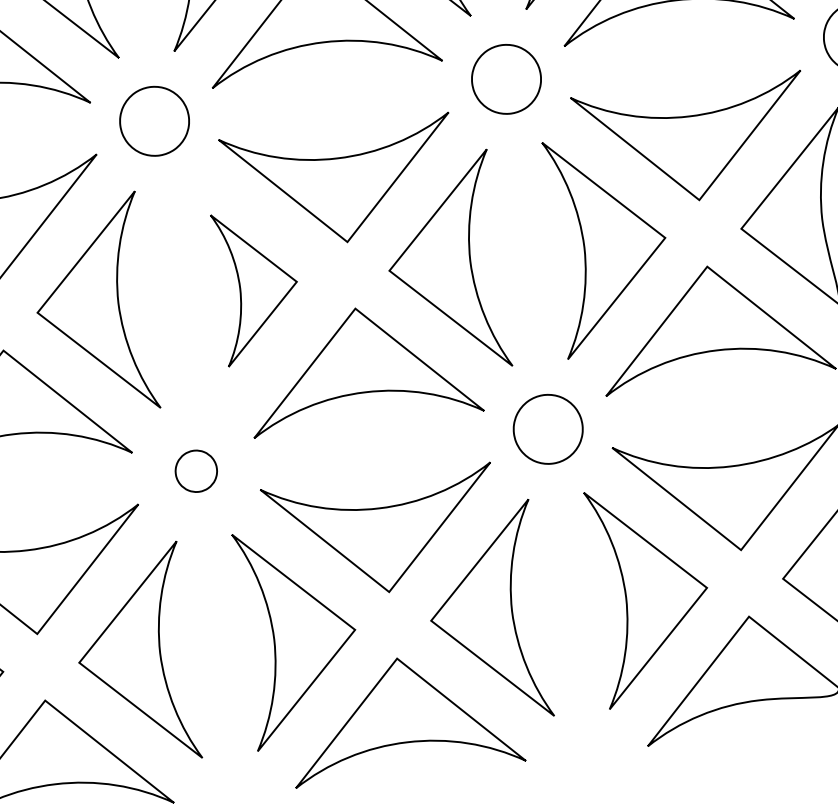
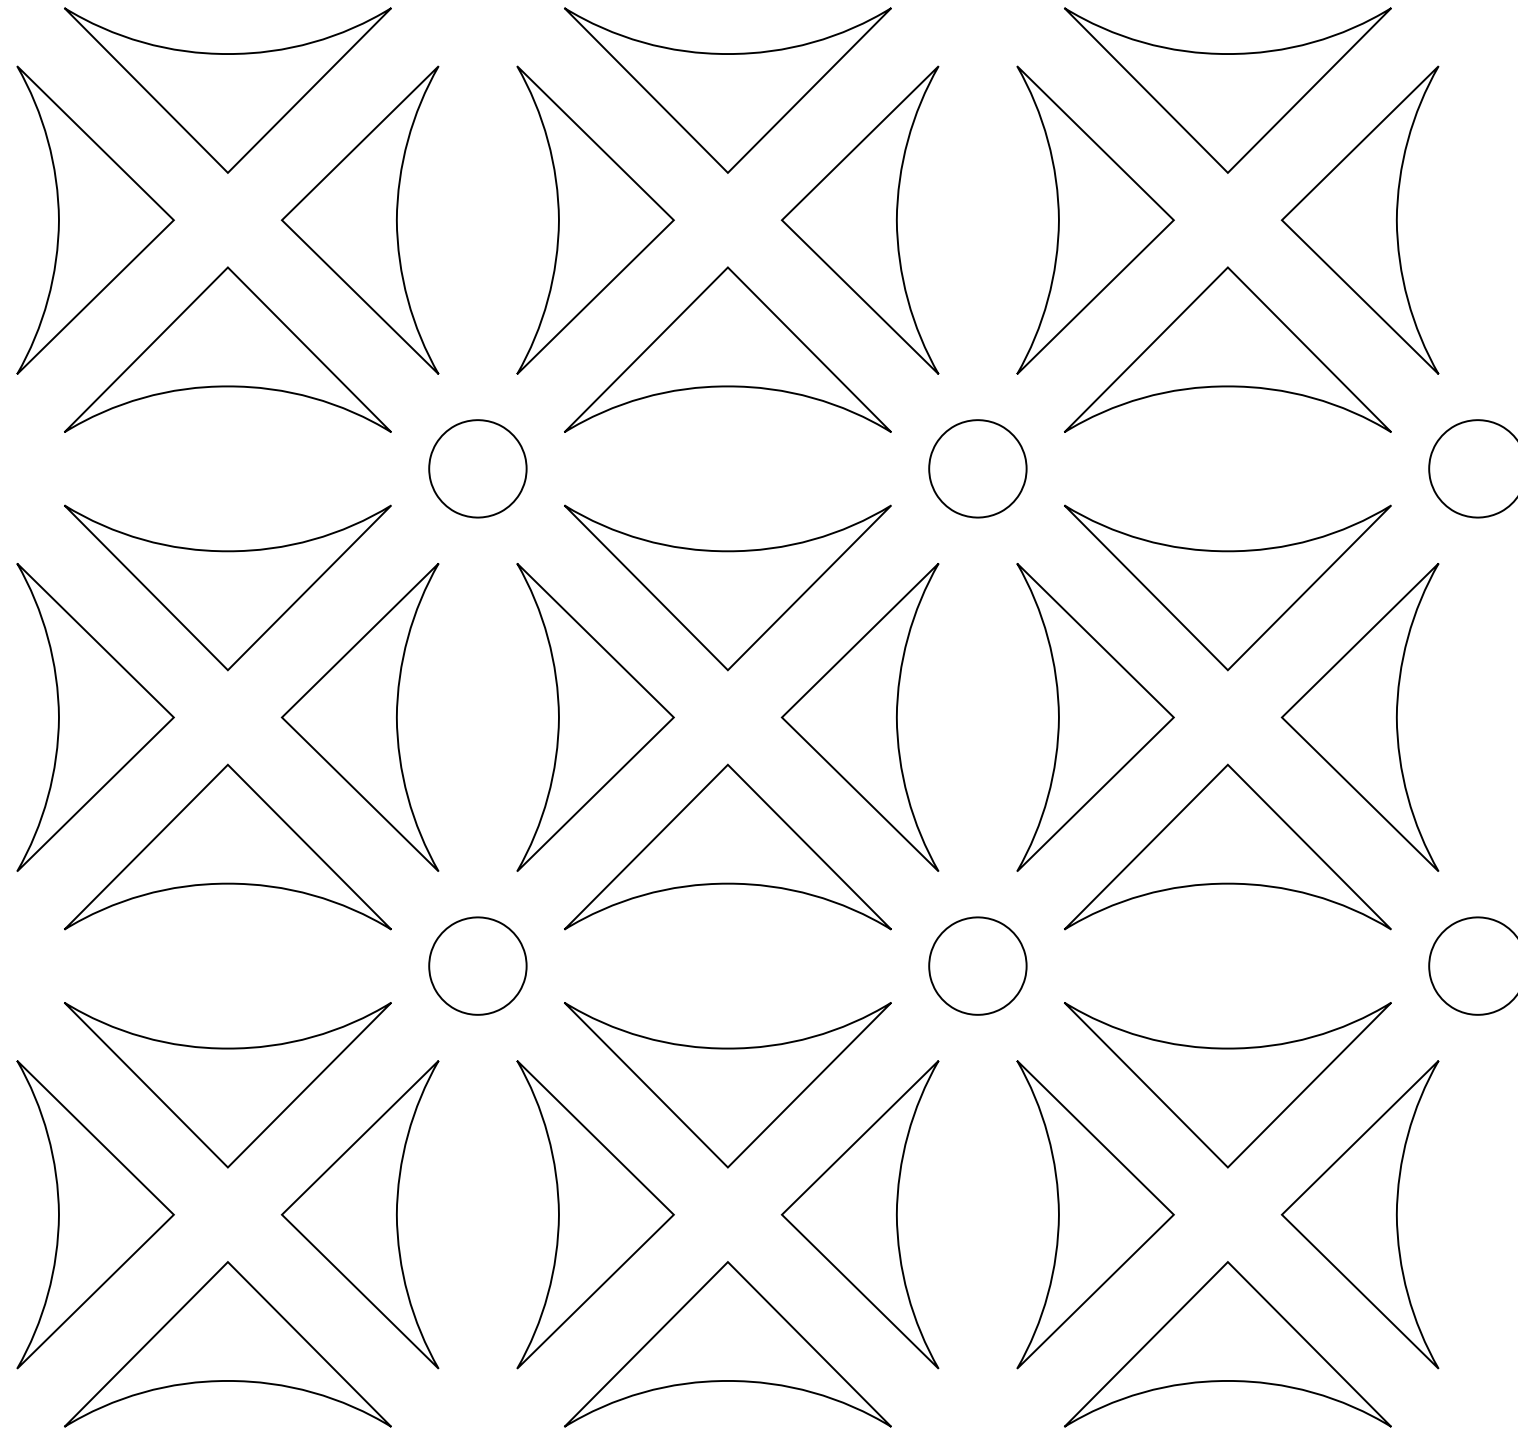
part: (258, 286) -> (595, 717), size x1.43
part: (196, 470) -> (477, 965), size x1.67

